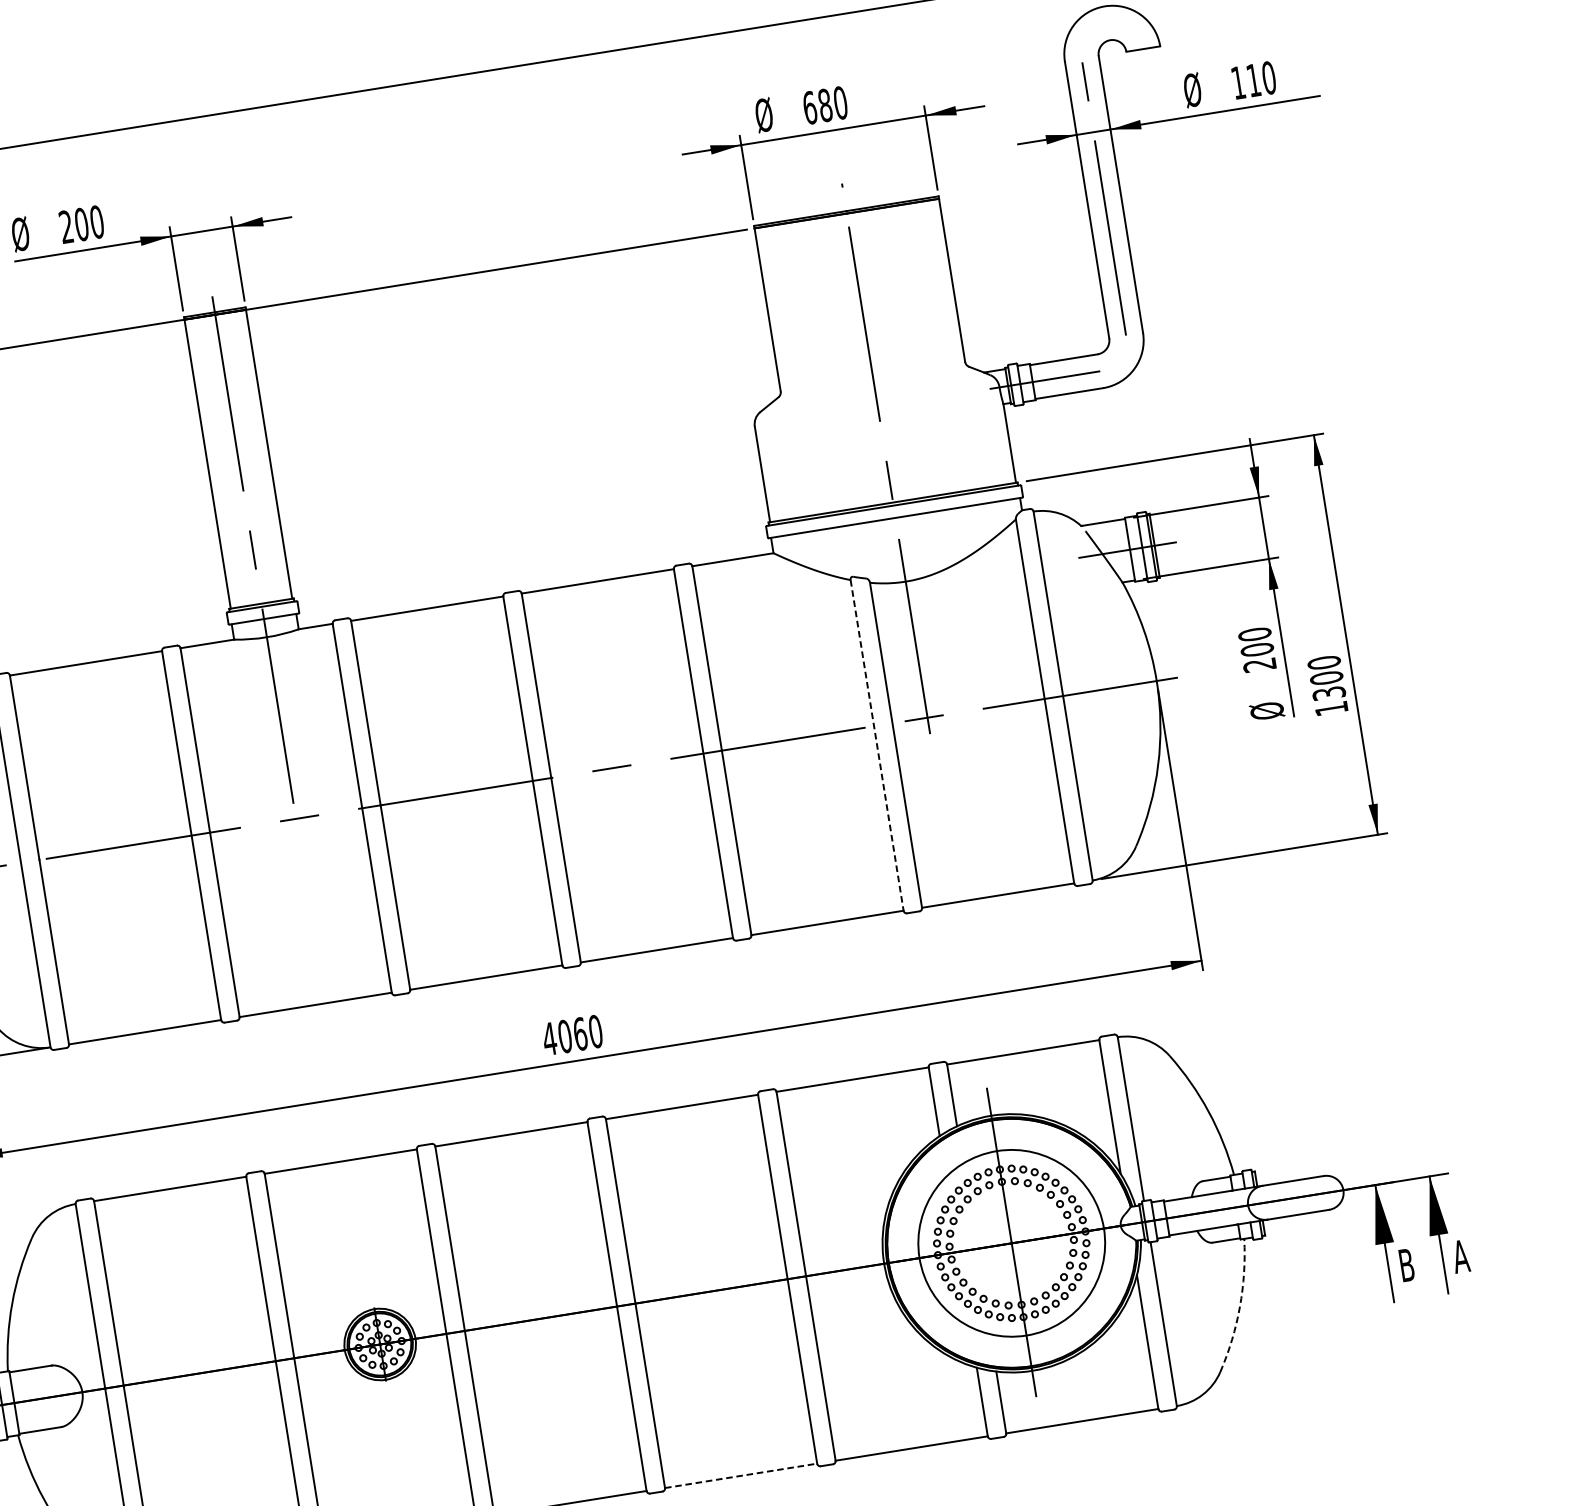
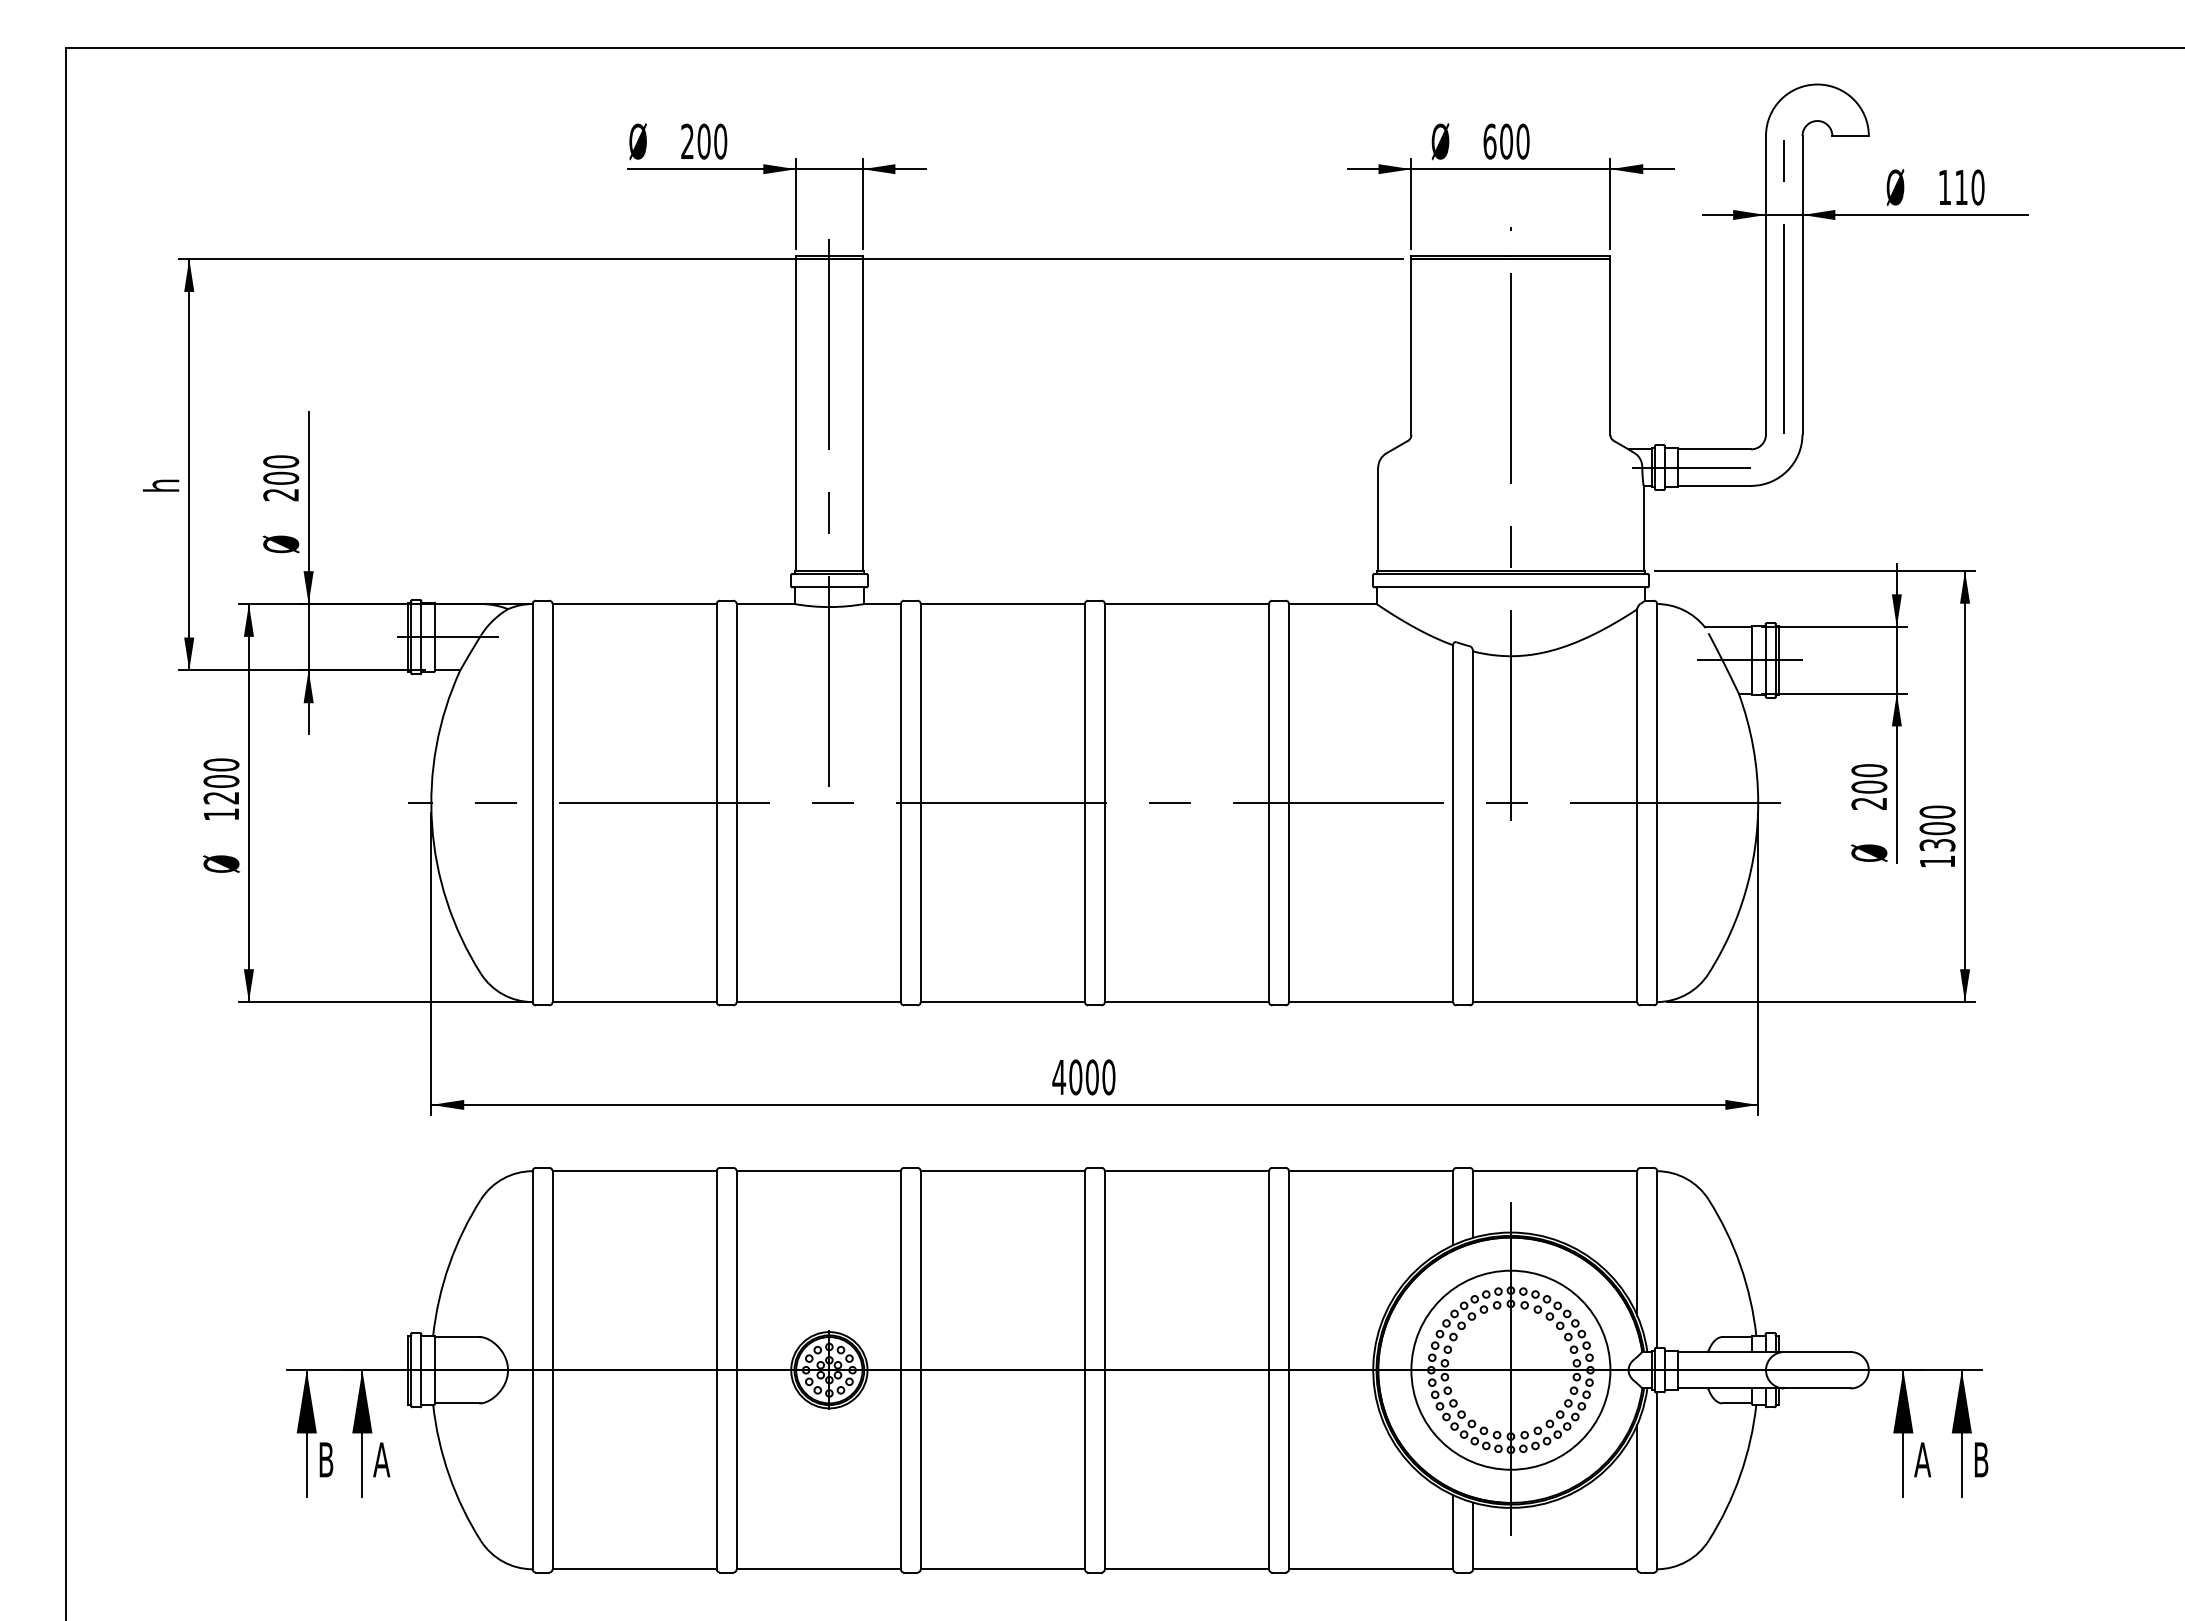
text: (825, 105) -> (1506, 141), 680 -> 600
line: (877, 746) -> (1453, 824), dashed -> solid
text: (579, 1033) -> (1091, 1076), 4060 -> 4000
text: (1460, 1256) -> (1980, 1459), A -> B
text: (1406, 1264) -> (1922, 1459), B -> A
arc: (1240, 1306) -> (1740, 1475), dashed -> solid
line: (741, 1475) -> (1187, 1569), dashed -> solid

